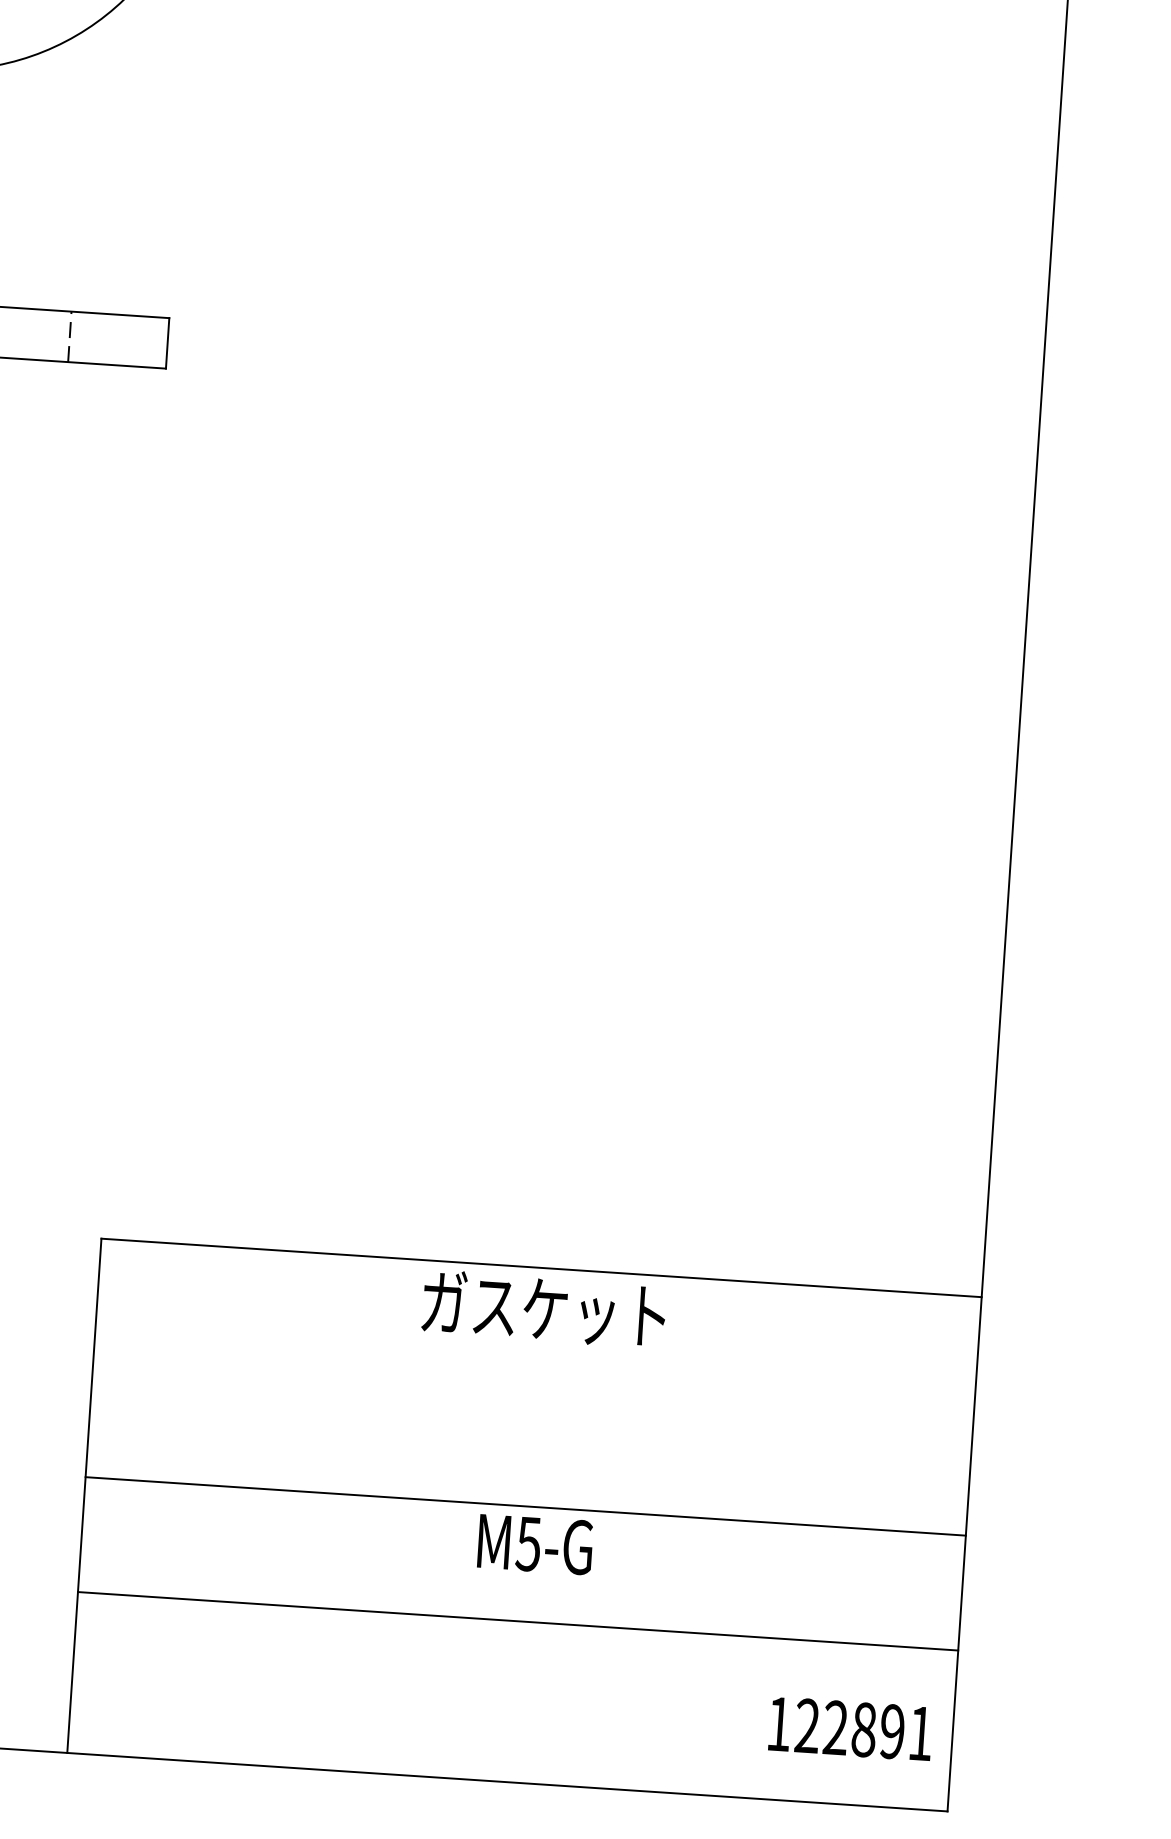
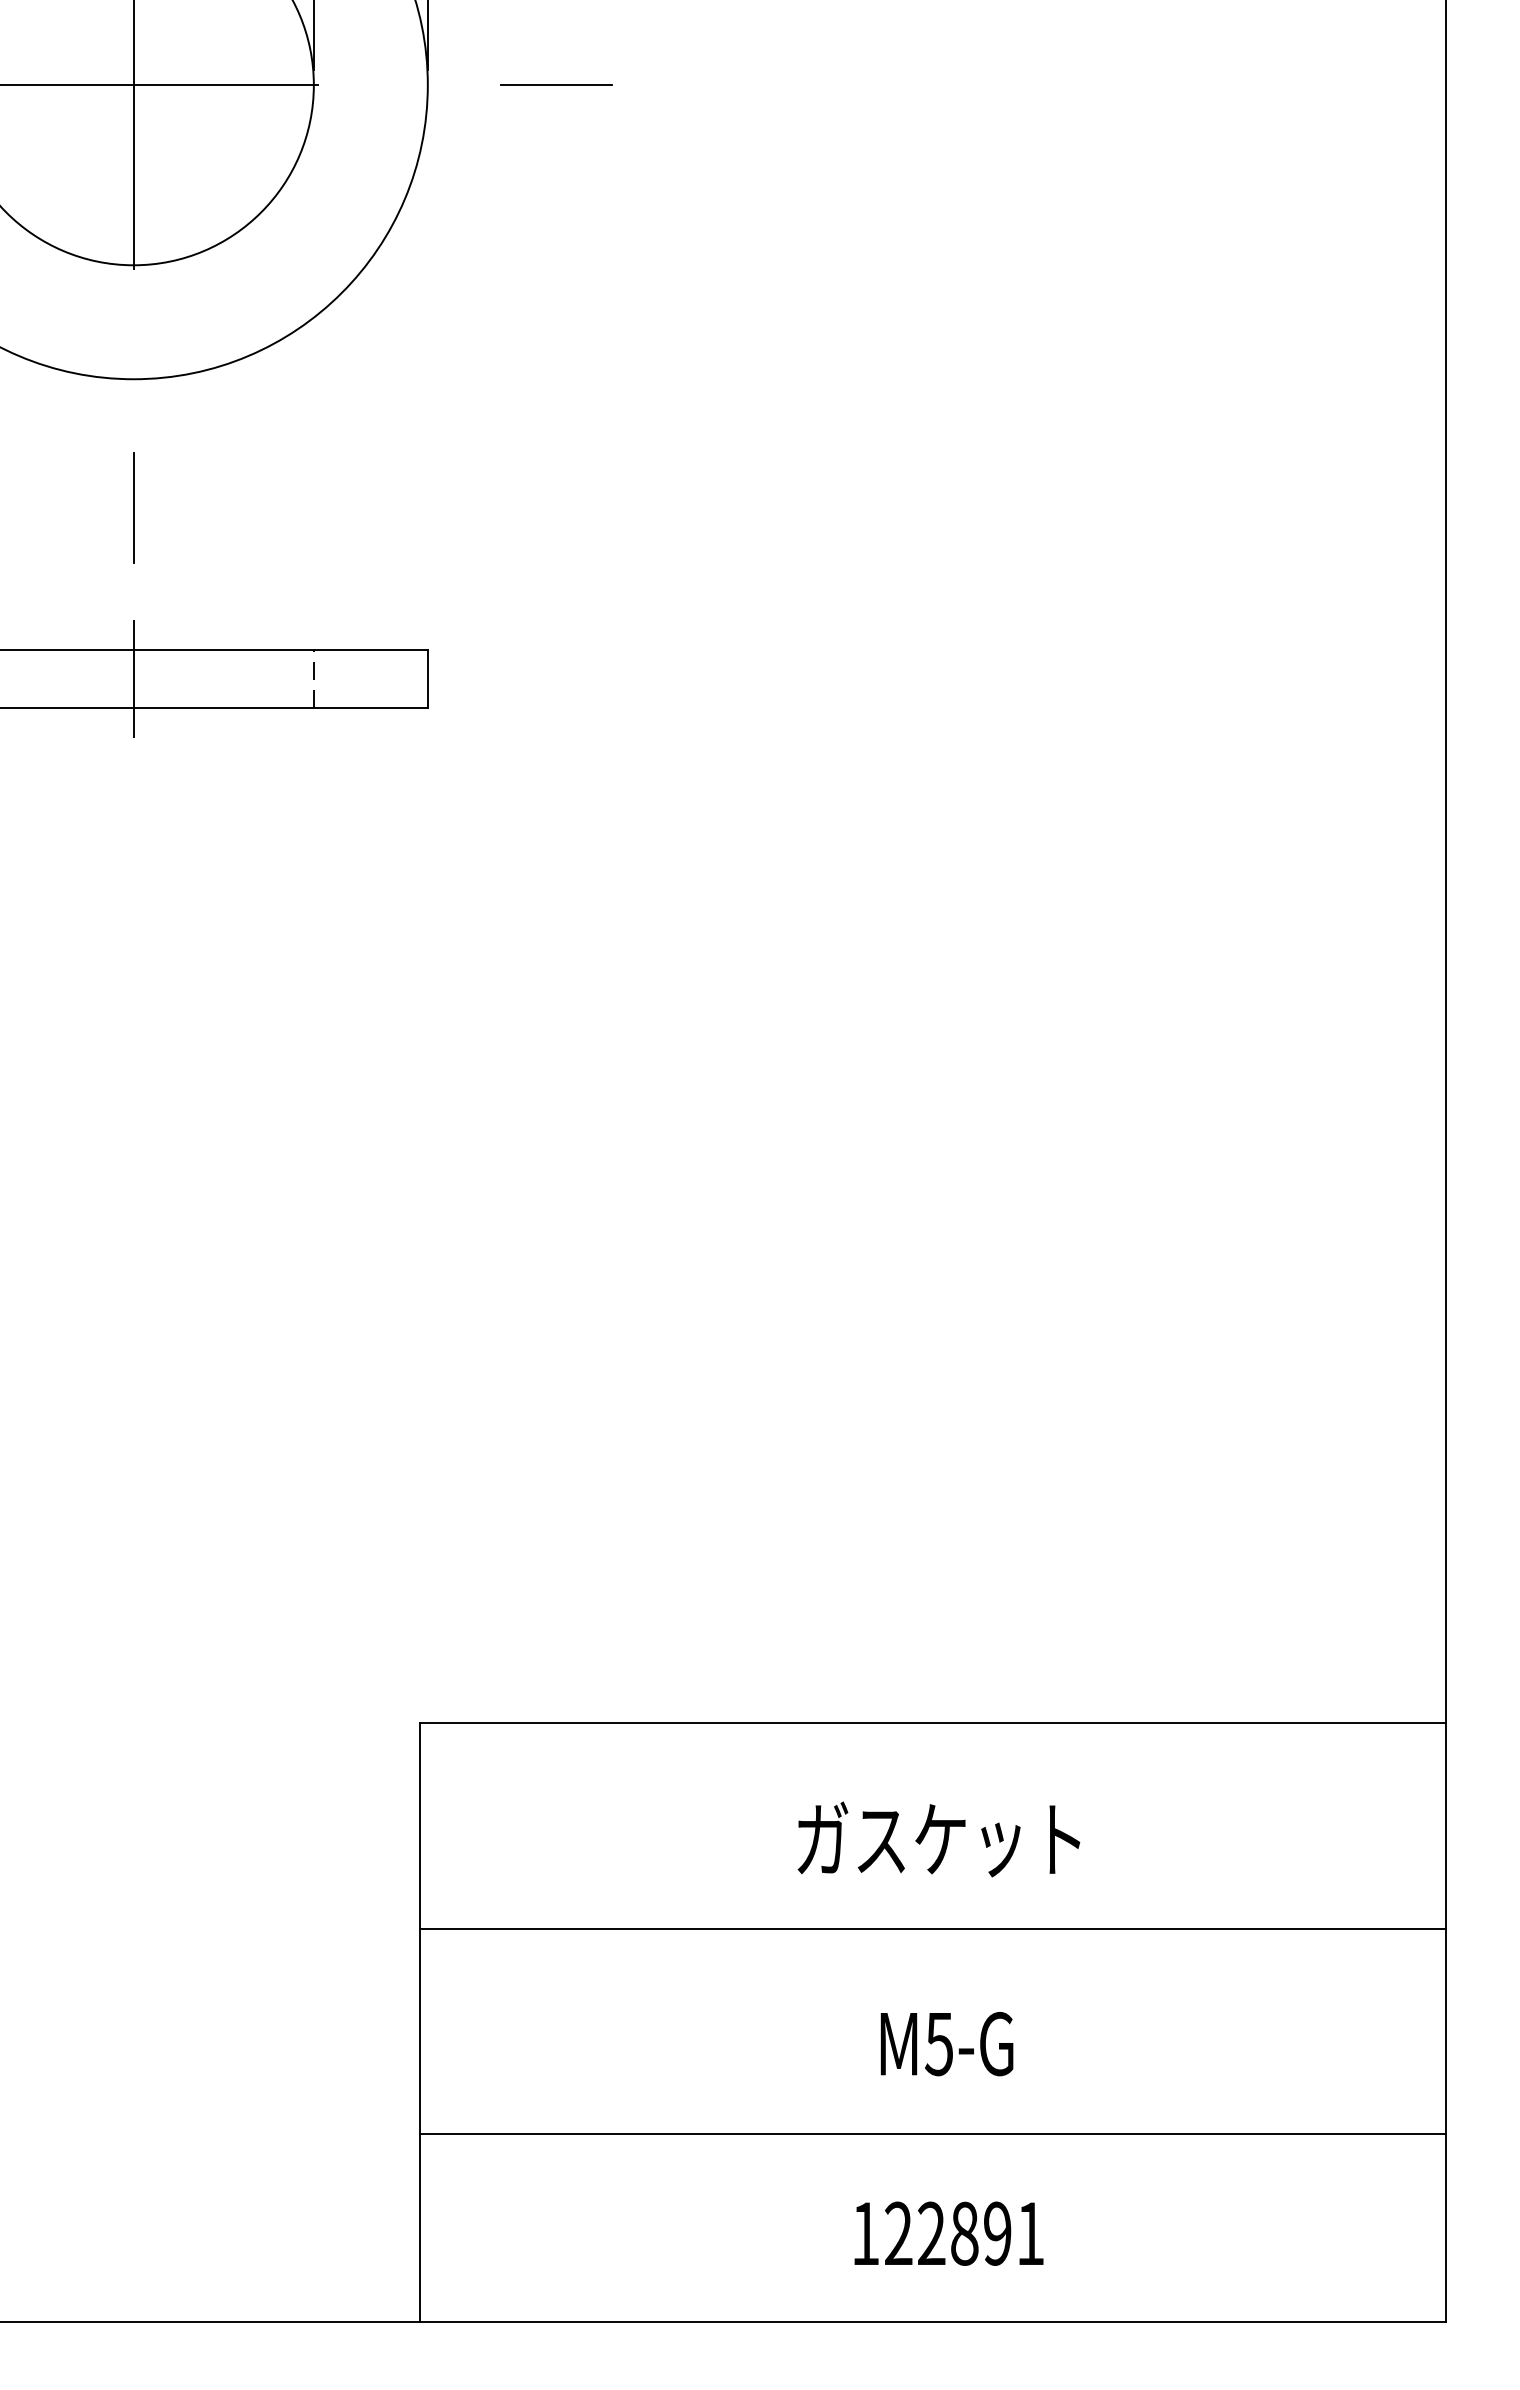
text: (543, 1309) -> (938, 1839), moved
line: (525, 1506) -> (932, 1928), moved
text: (850, 1728) -> (948, 2233), moved

